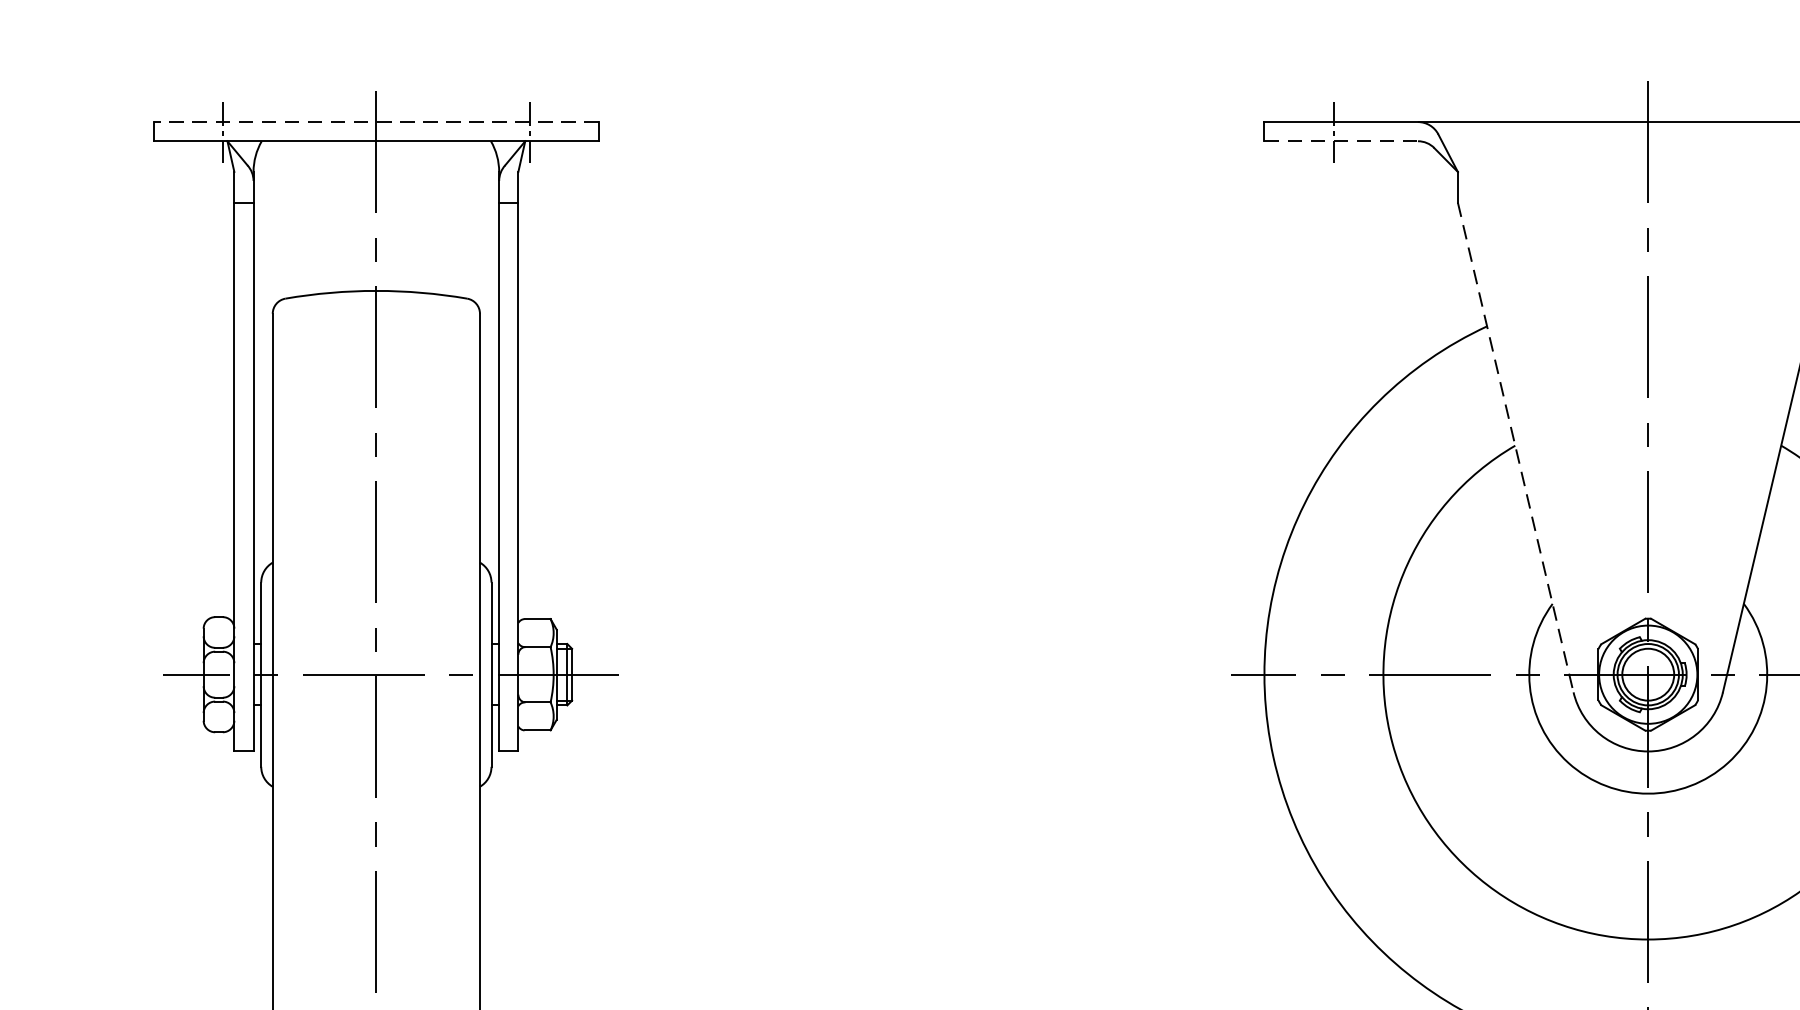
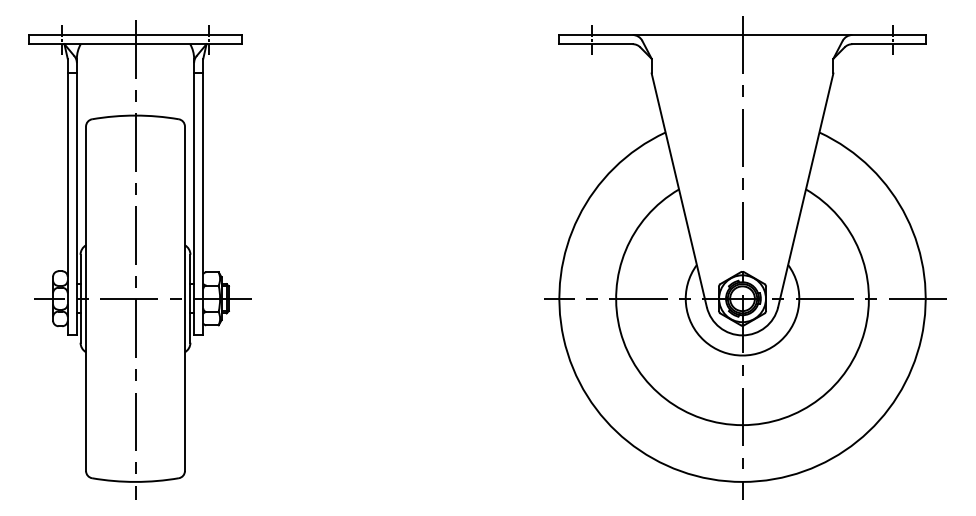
line: (376, 123) -> (135, 35), dashed -> solid
line: (1340, 141) -> (595, 44), dashed -> solid
line: (1516, 447) -> (679, 190), dashed -> solid

